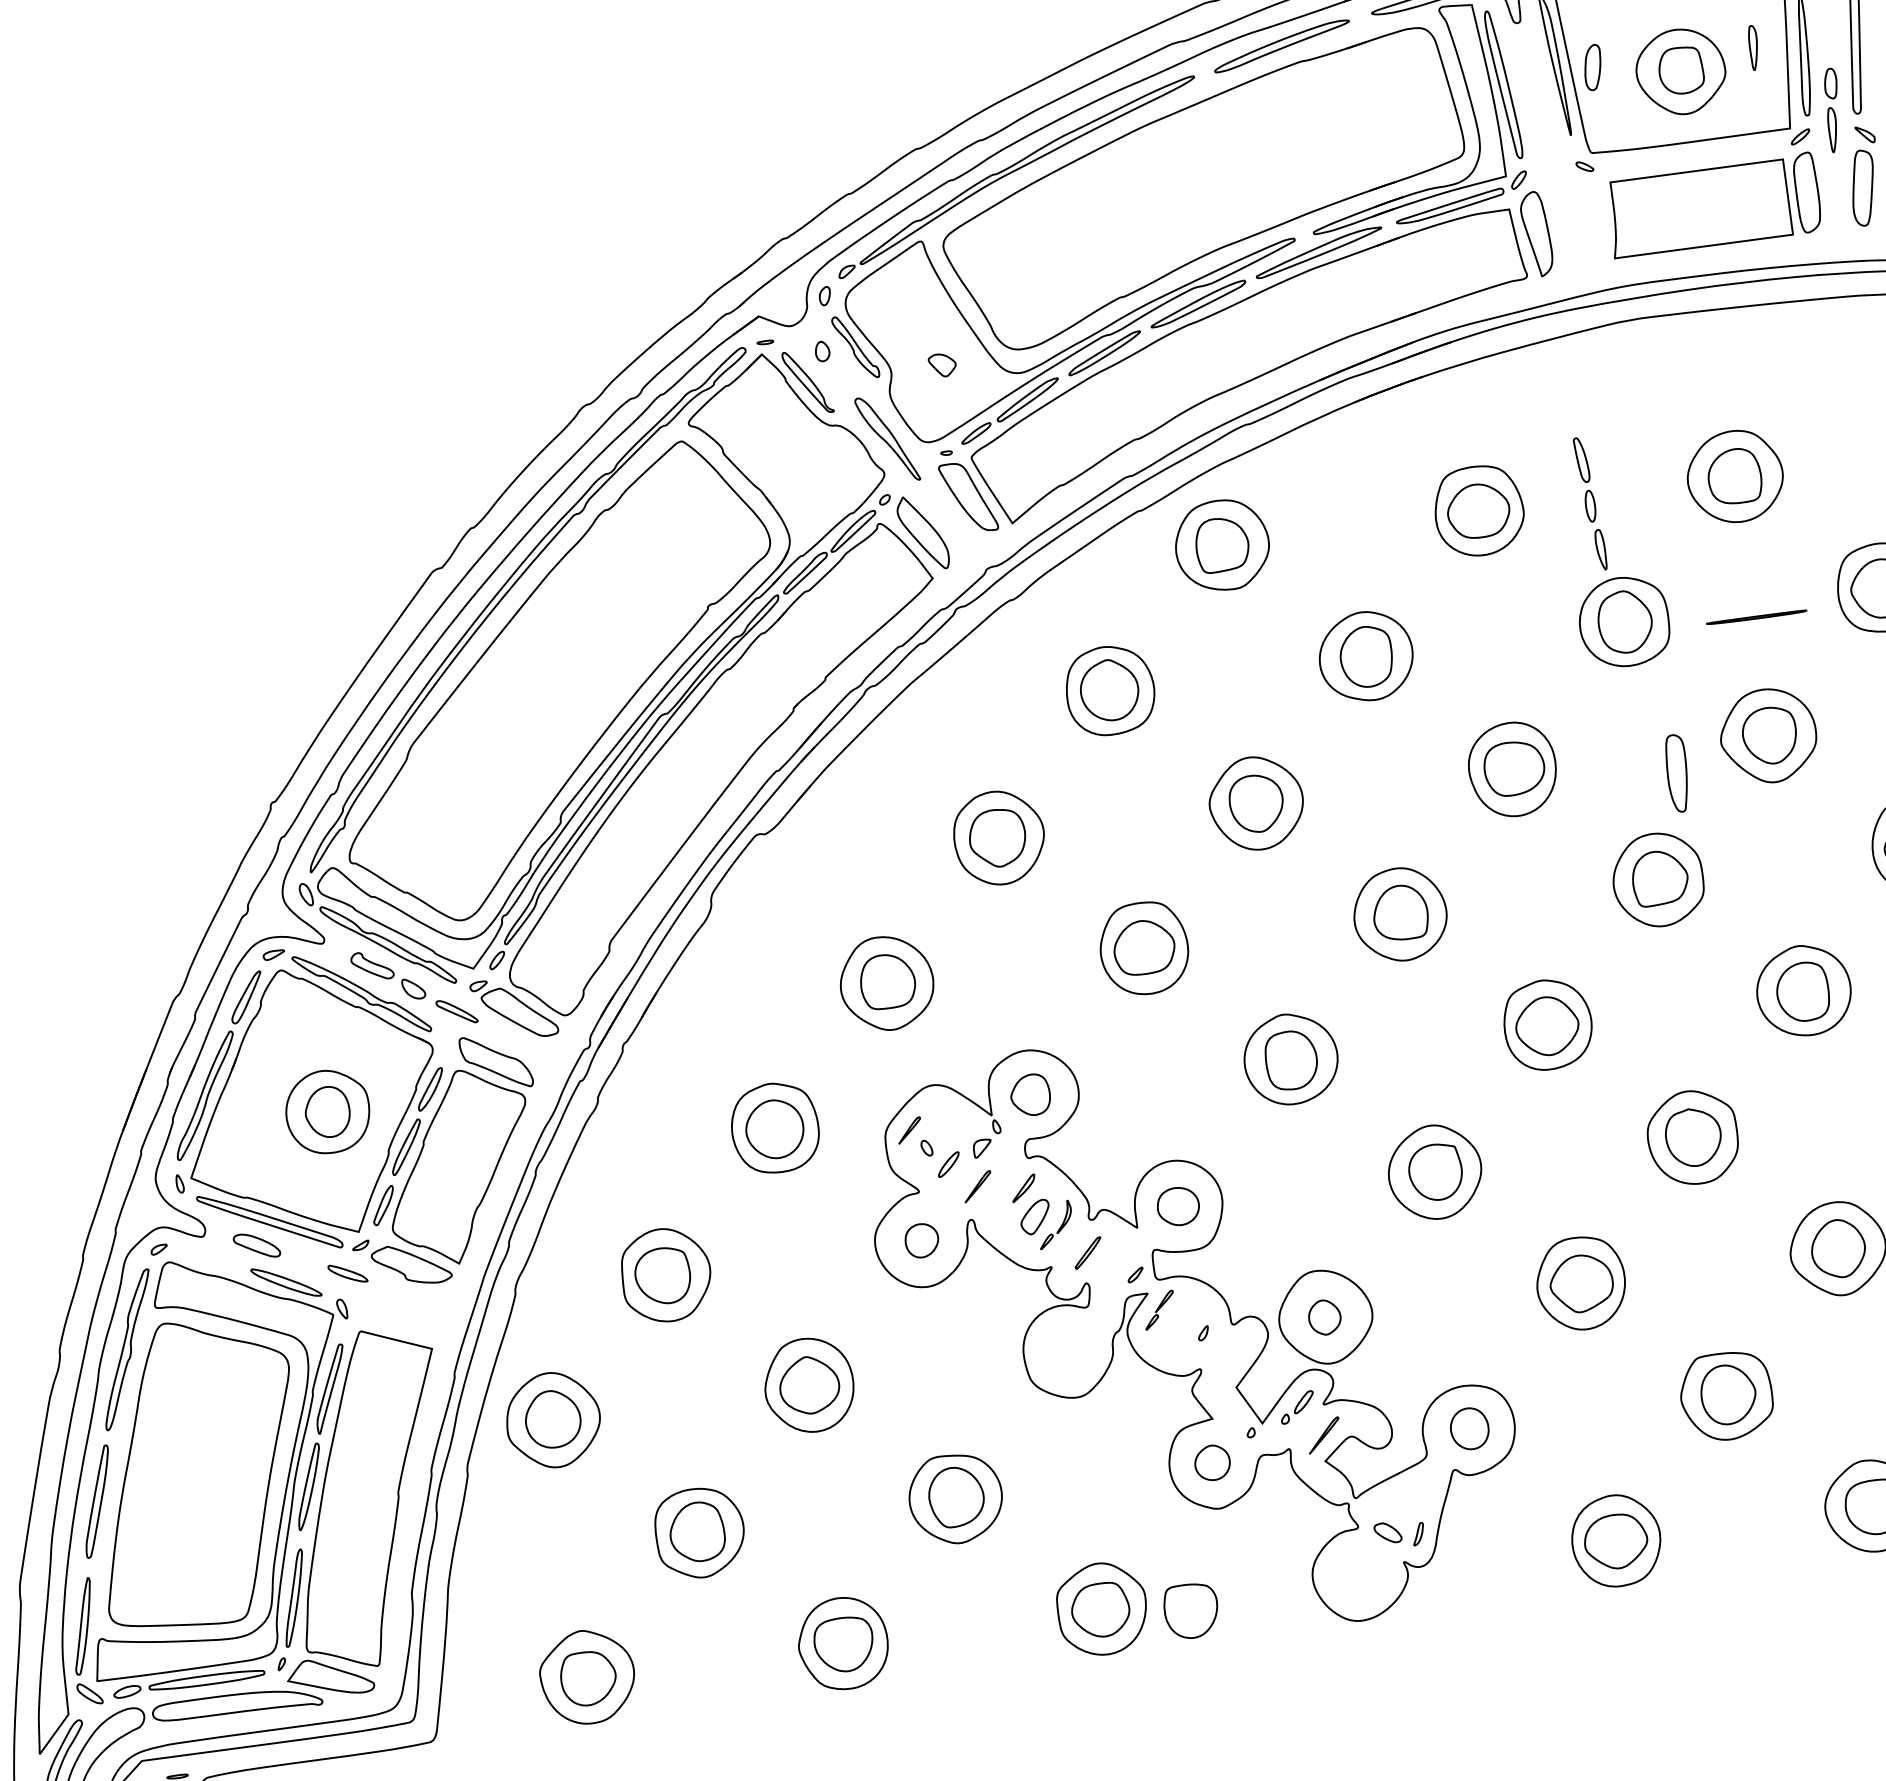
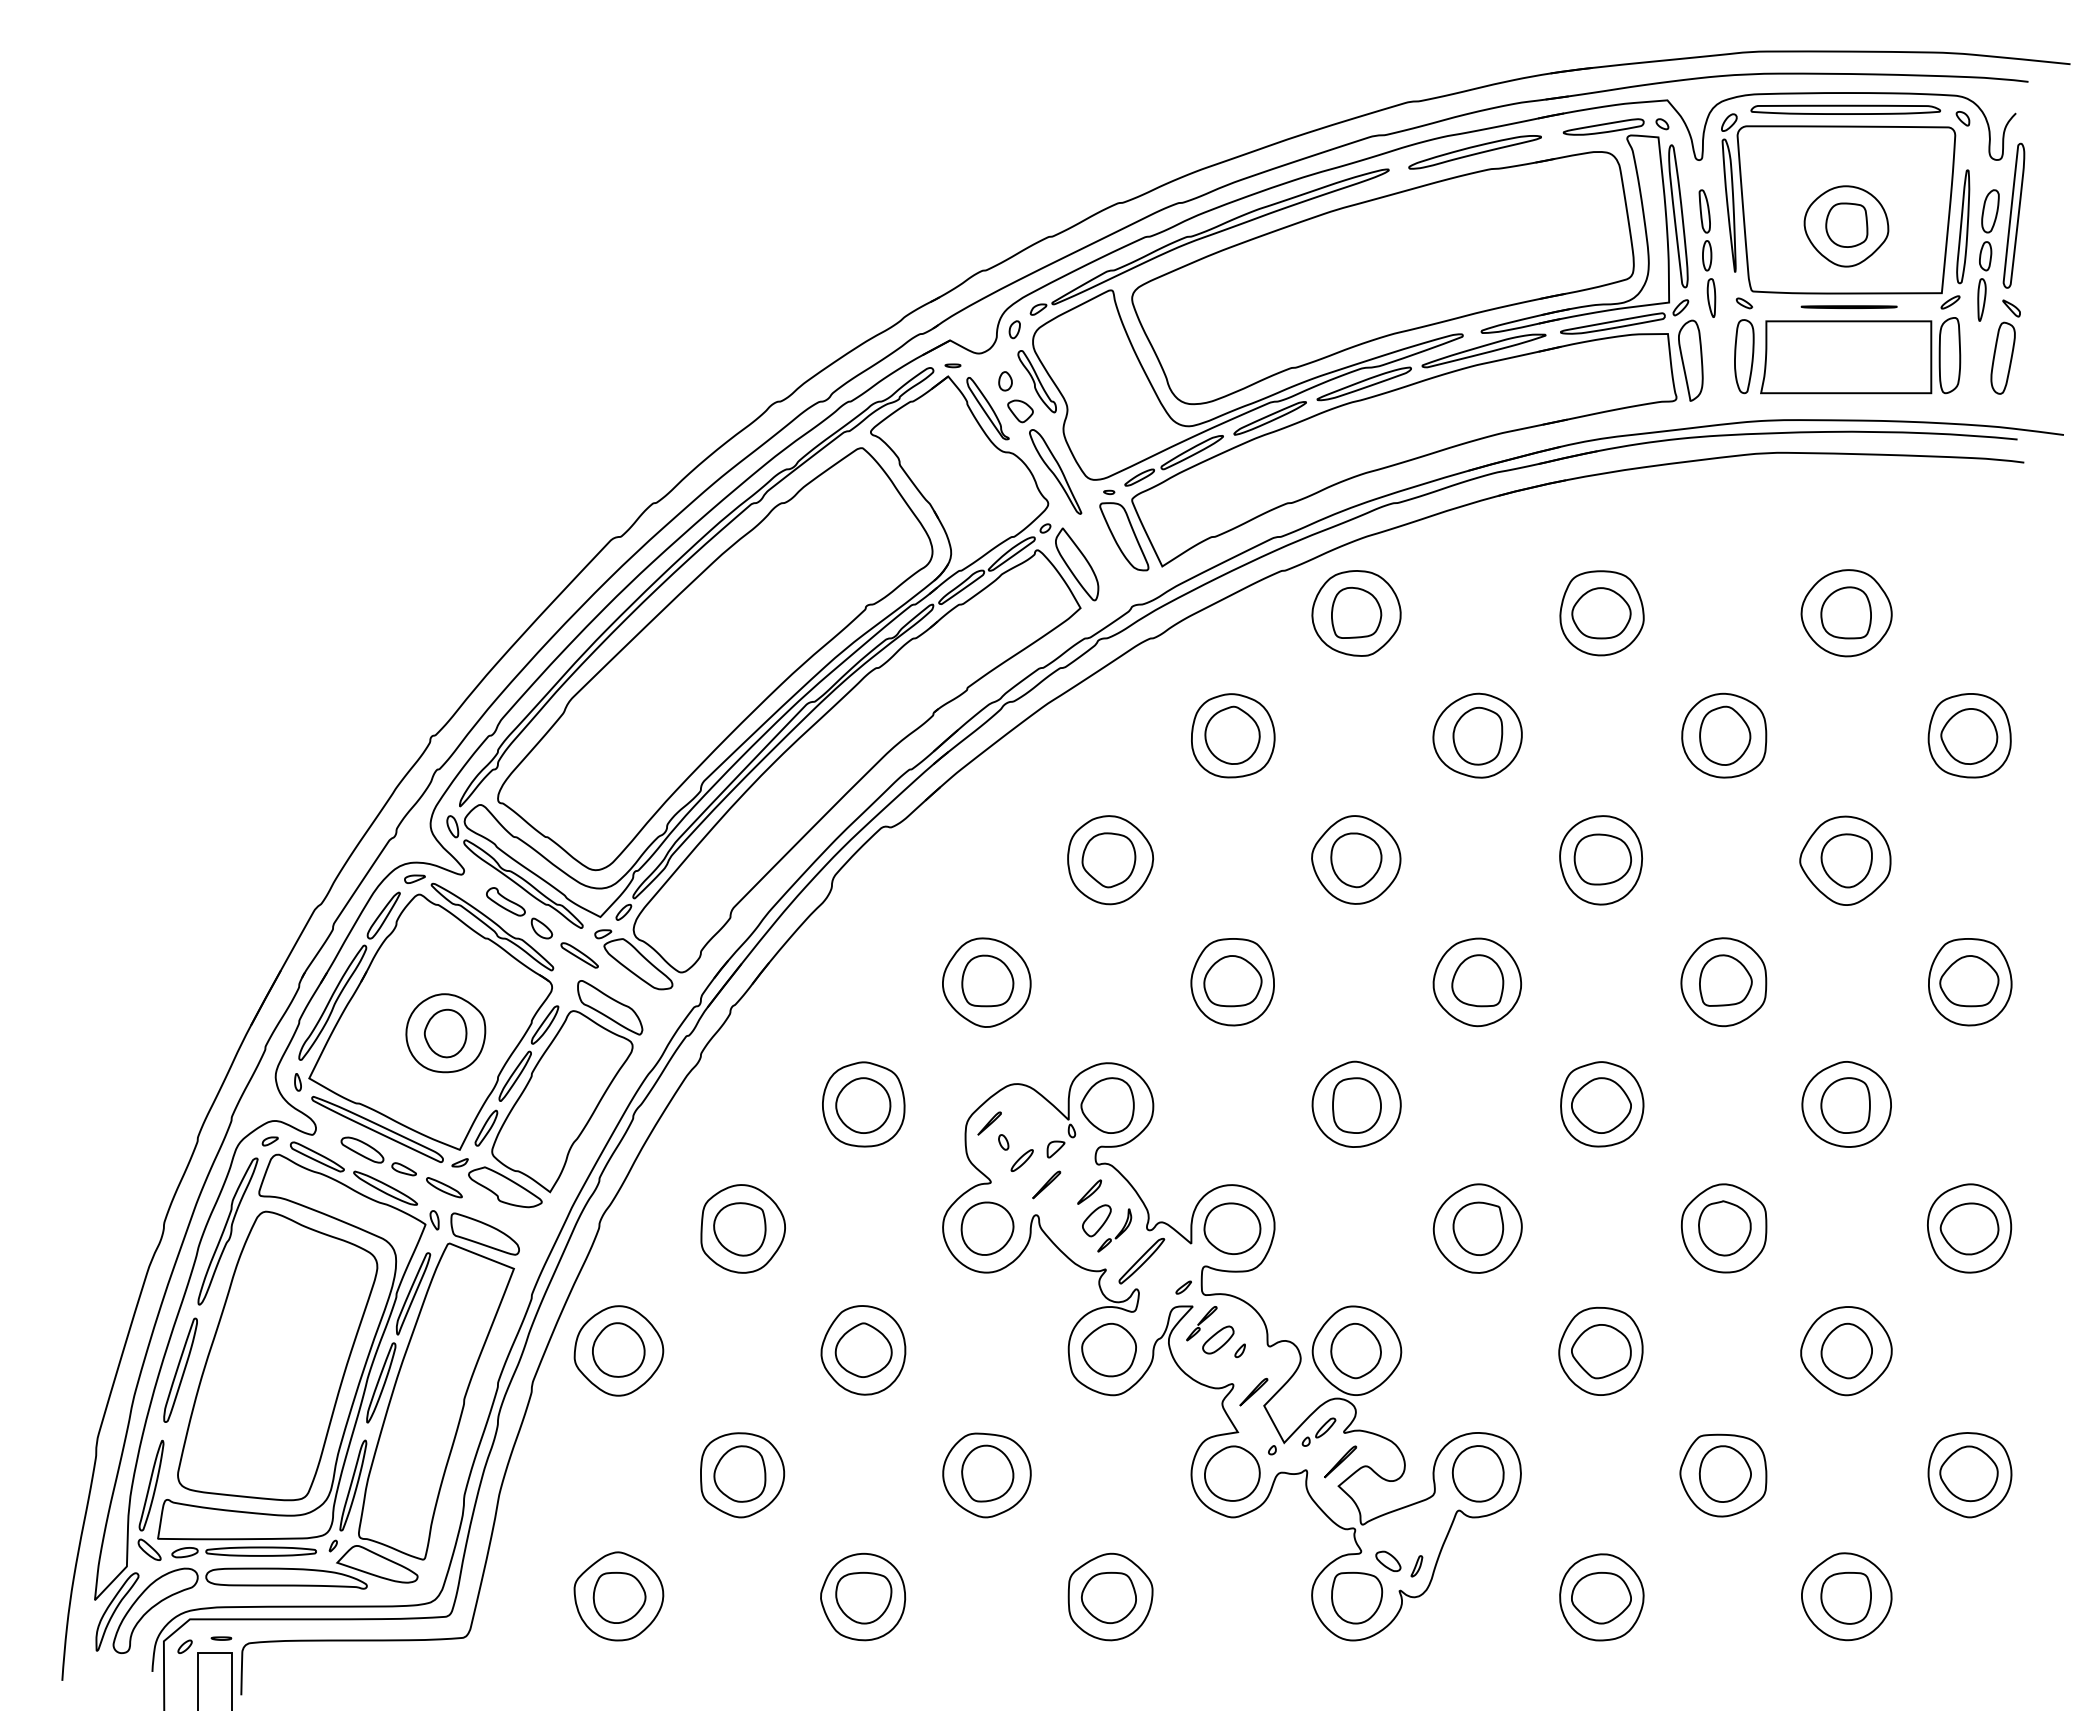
part: (1753, 47) -> (1917, 212), removed
part: (1593, 67) -> (1990, 211), moved
part: (942, 365) -> (1020, 411), moved
part: (1590, 503) -> (1707, 253), moved
line: (1755, 616) -> (1848, 306), moved
part: (1677, 773) -> (1744, 356), moved
part: (1030, 1095) -> (1107, 1105), size x1.43
part: (1178, 1206) -> (1232, 1228), size x1.43
part: (921, 1240) -> (987, 1228), size x1.67
part: (1087, 1252) -> (1141, 1260), size x1.67
part: (210, 1258) -> (317, 1156), added
part: (302, 1260) -> (403, 1169), added
part: (396, 1316) -> (484, 1233), added
part: (1324, 1317) -> (1355, 1351), size x1.67
part: (1179, 1324) -> (1218, 1339), added
part: (1065, 1350) -> (1108, 1349), added
part: (1223, 1375) -> (1253, 1392), added
part: (1468, 1428) -> (1477, 1473), size x1.43
part: (1212, 1462) -> (1232, 1473), size x1.67
part: (1191, 1610) -> (1357, 1597), moved

